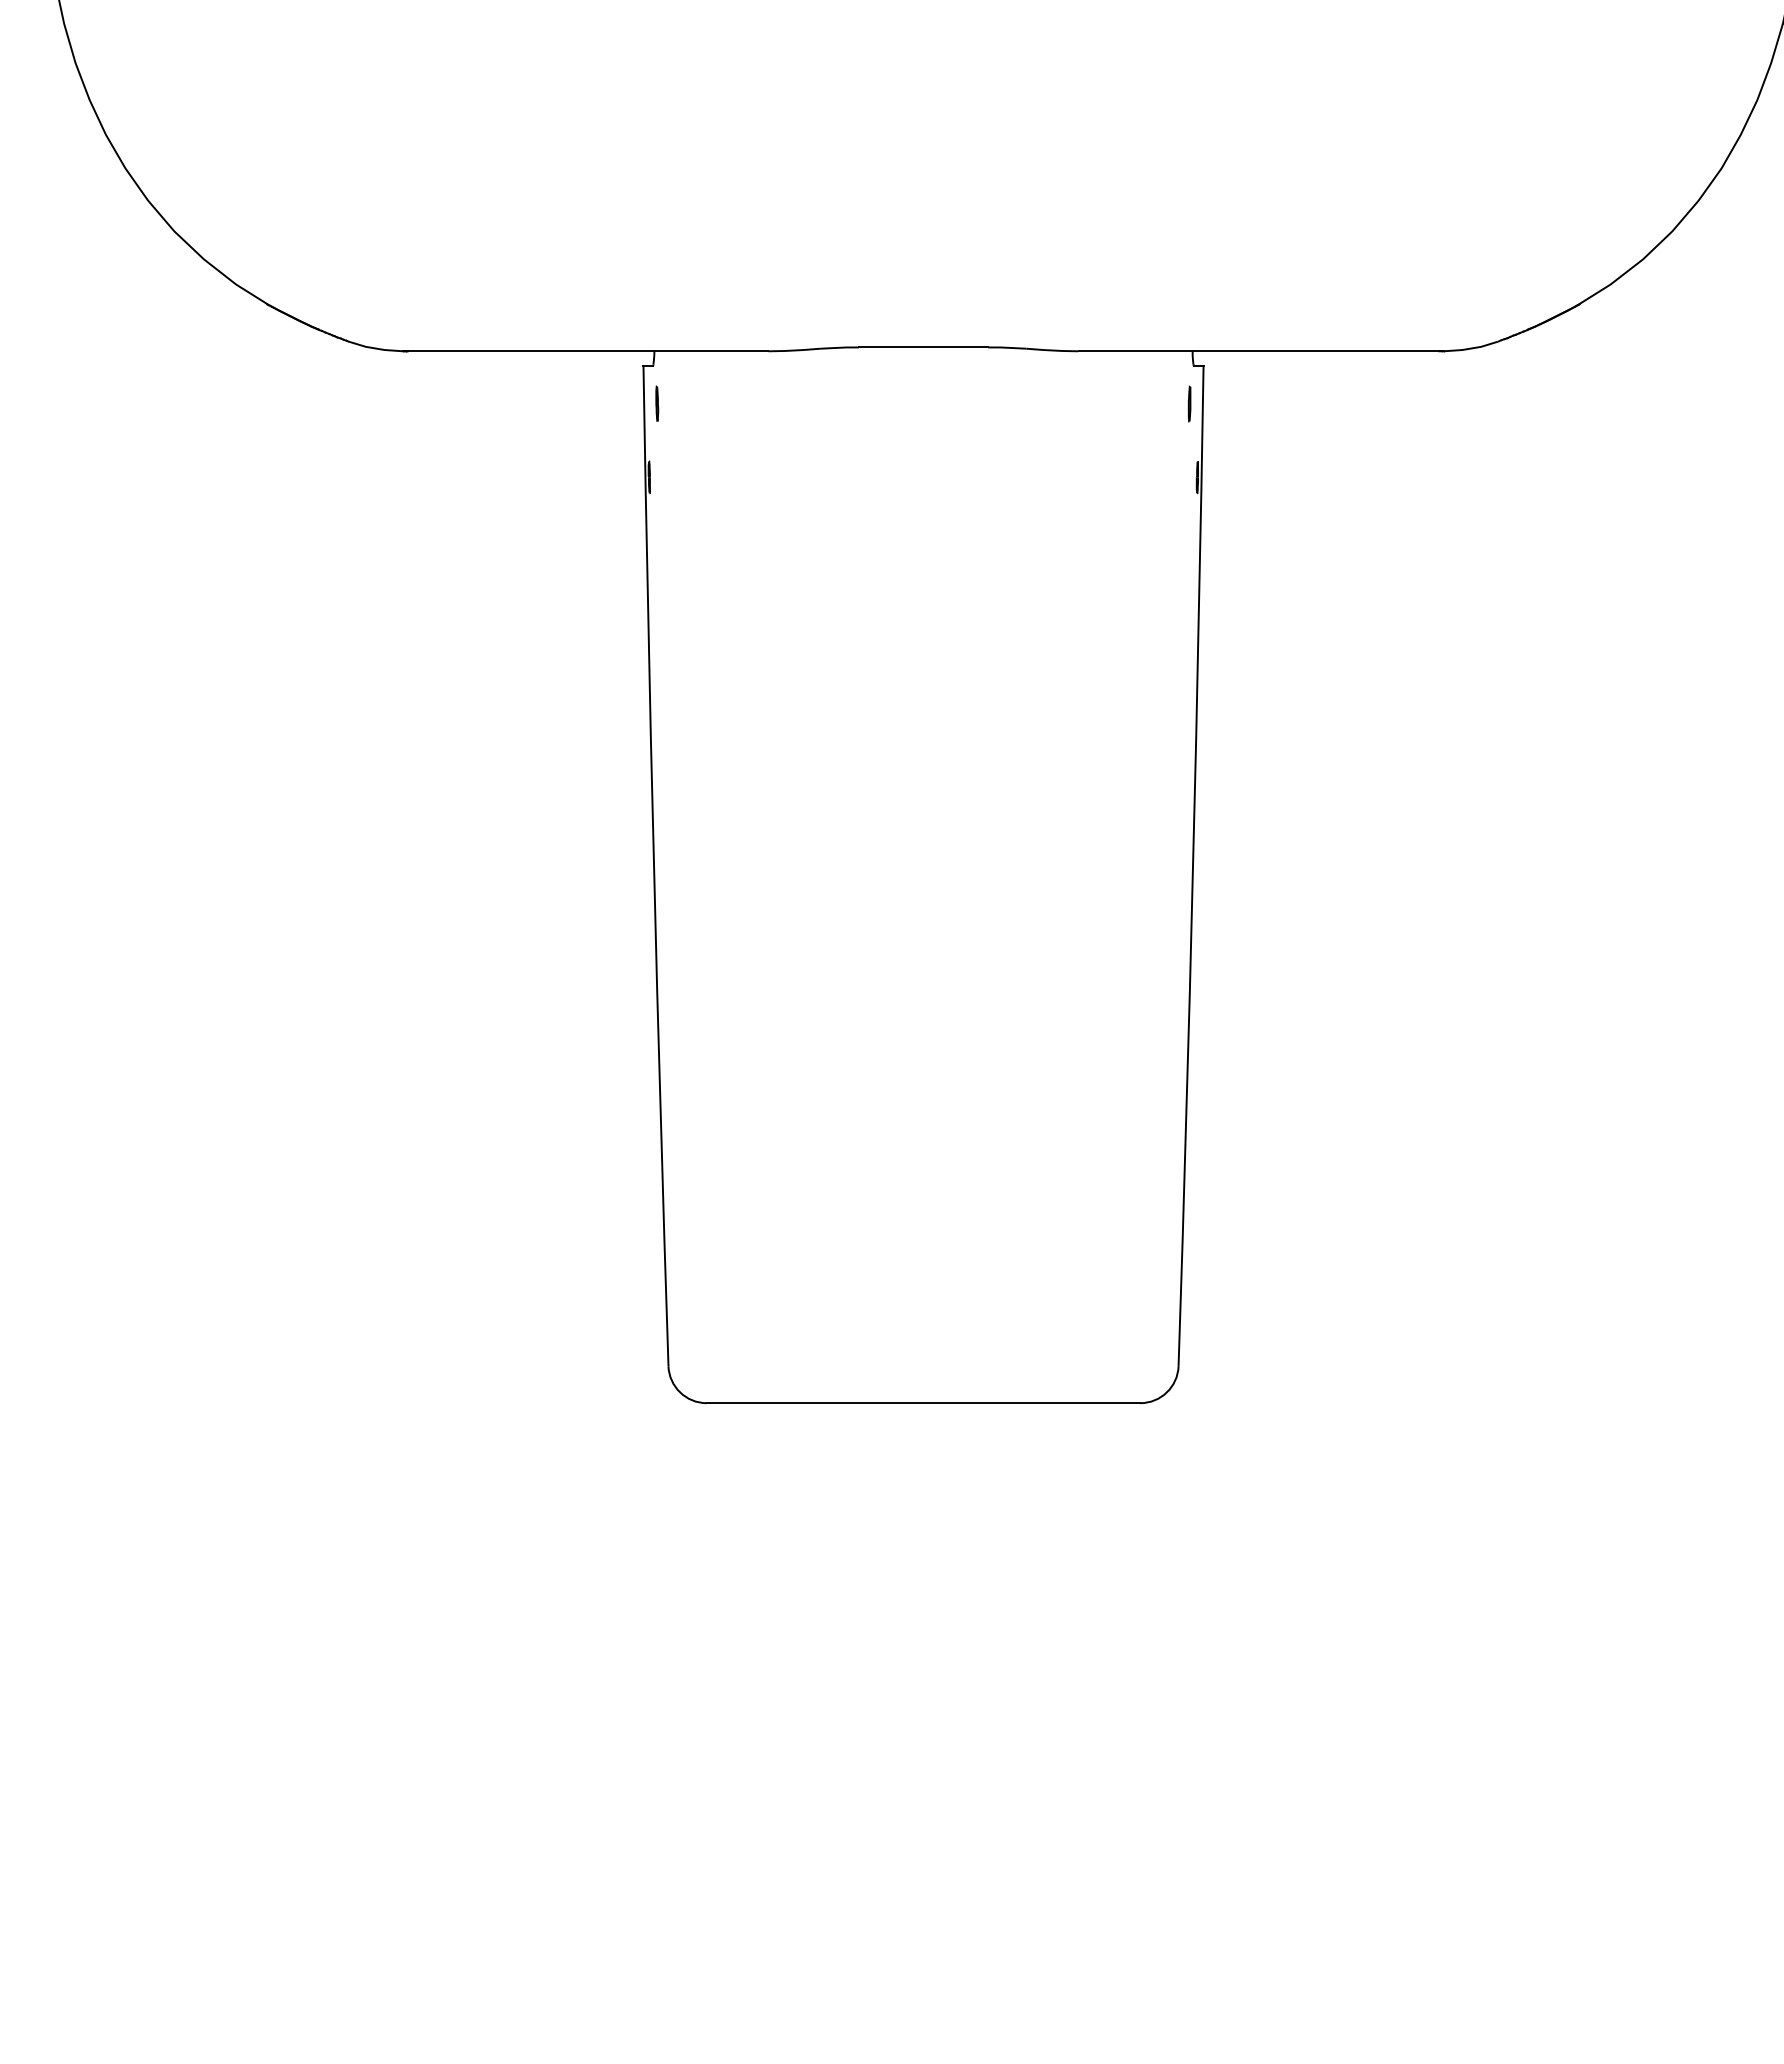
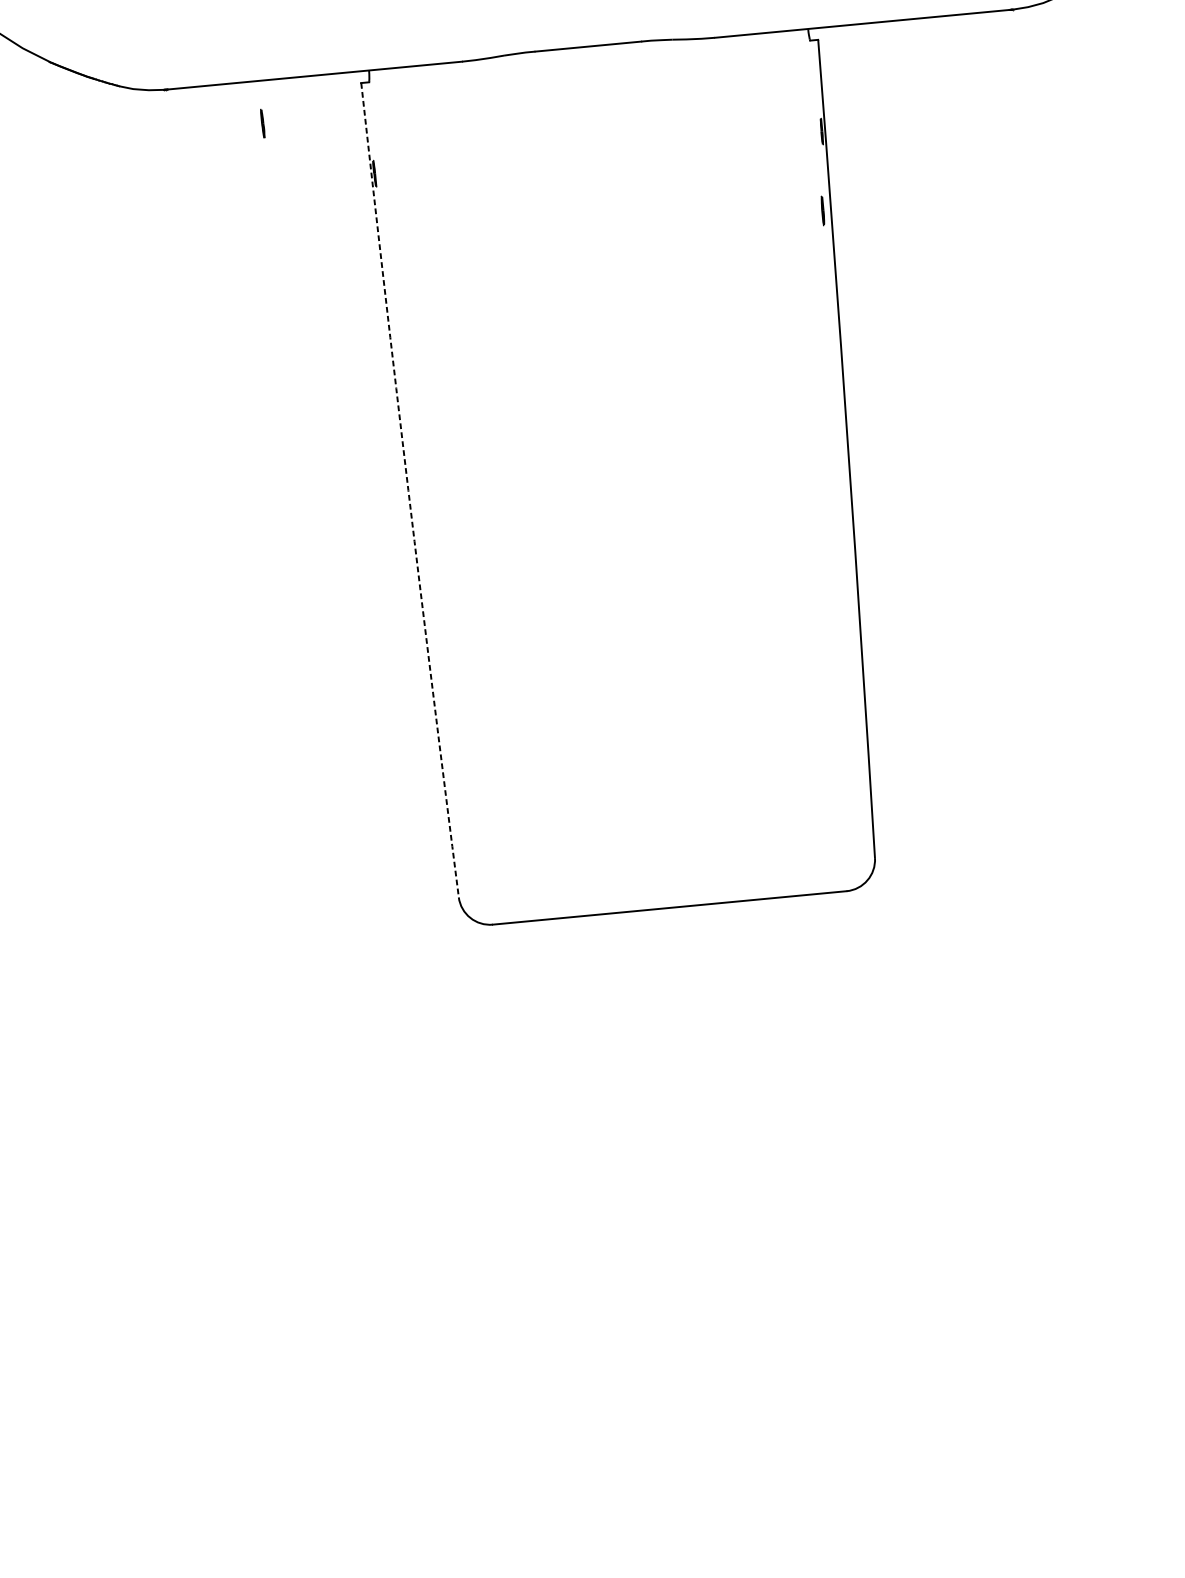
line: (657, 403) -> (263, 123), moved
line: (1189, 403) -> (822, 210), moved
arc: (653, 865) -> (407, 490), solid -> dashed

